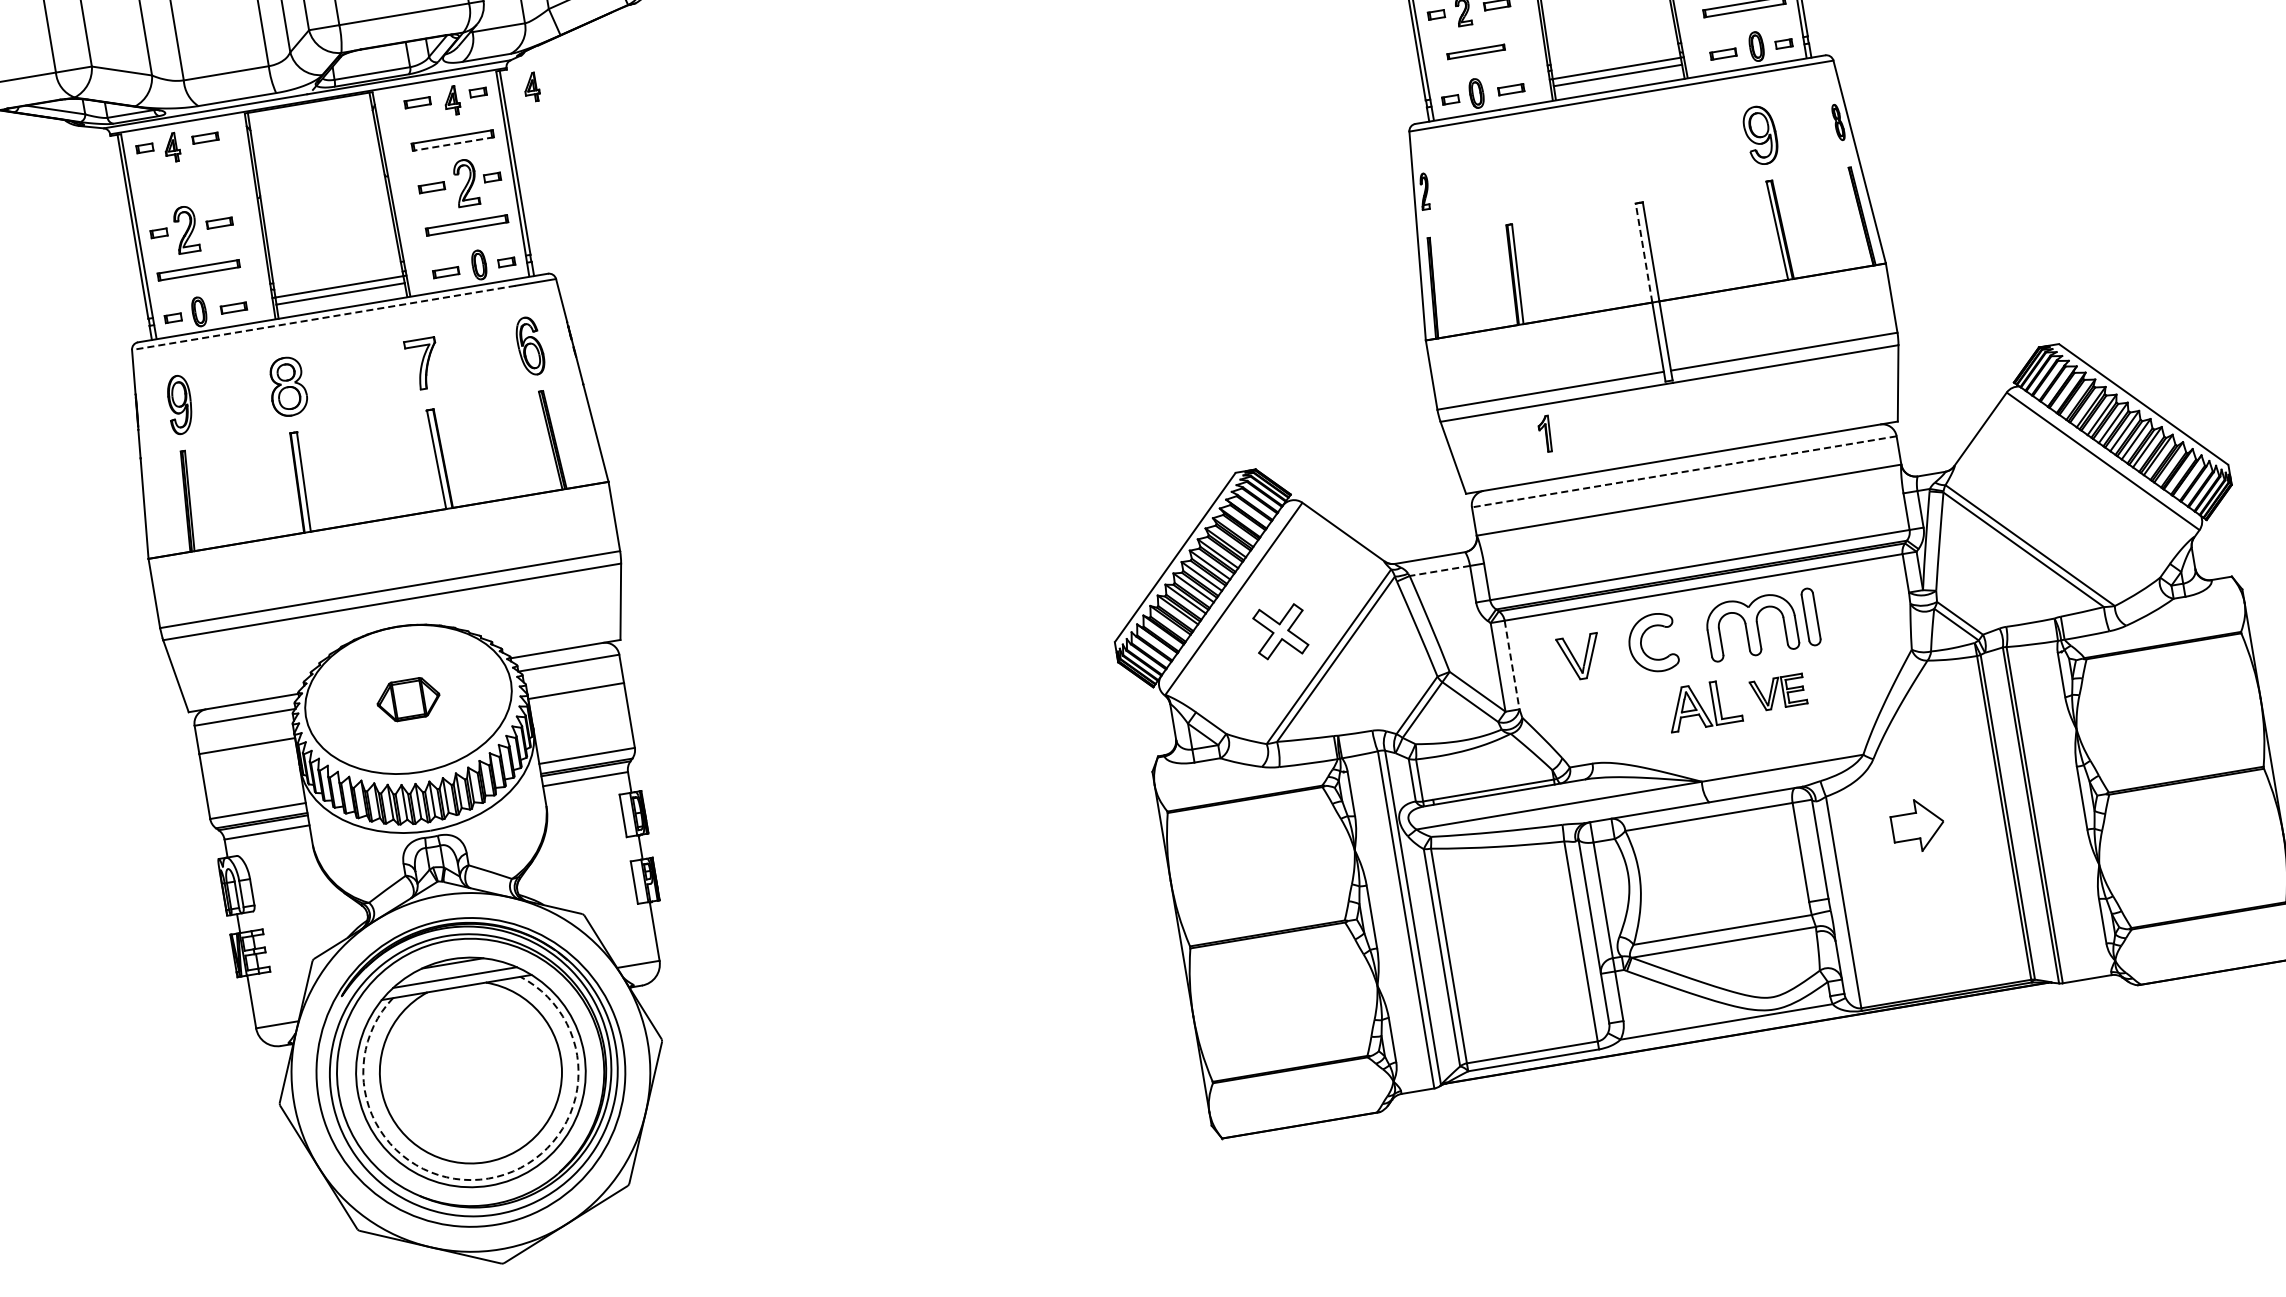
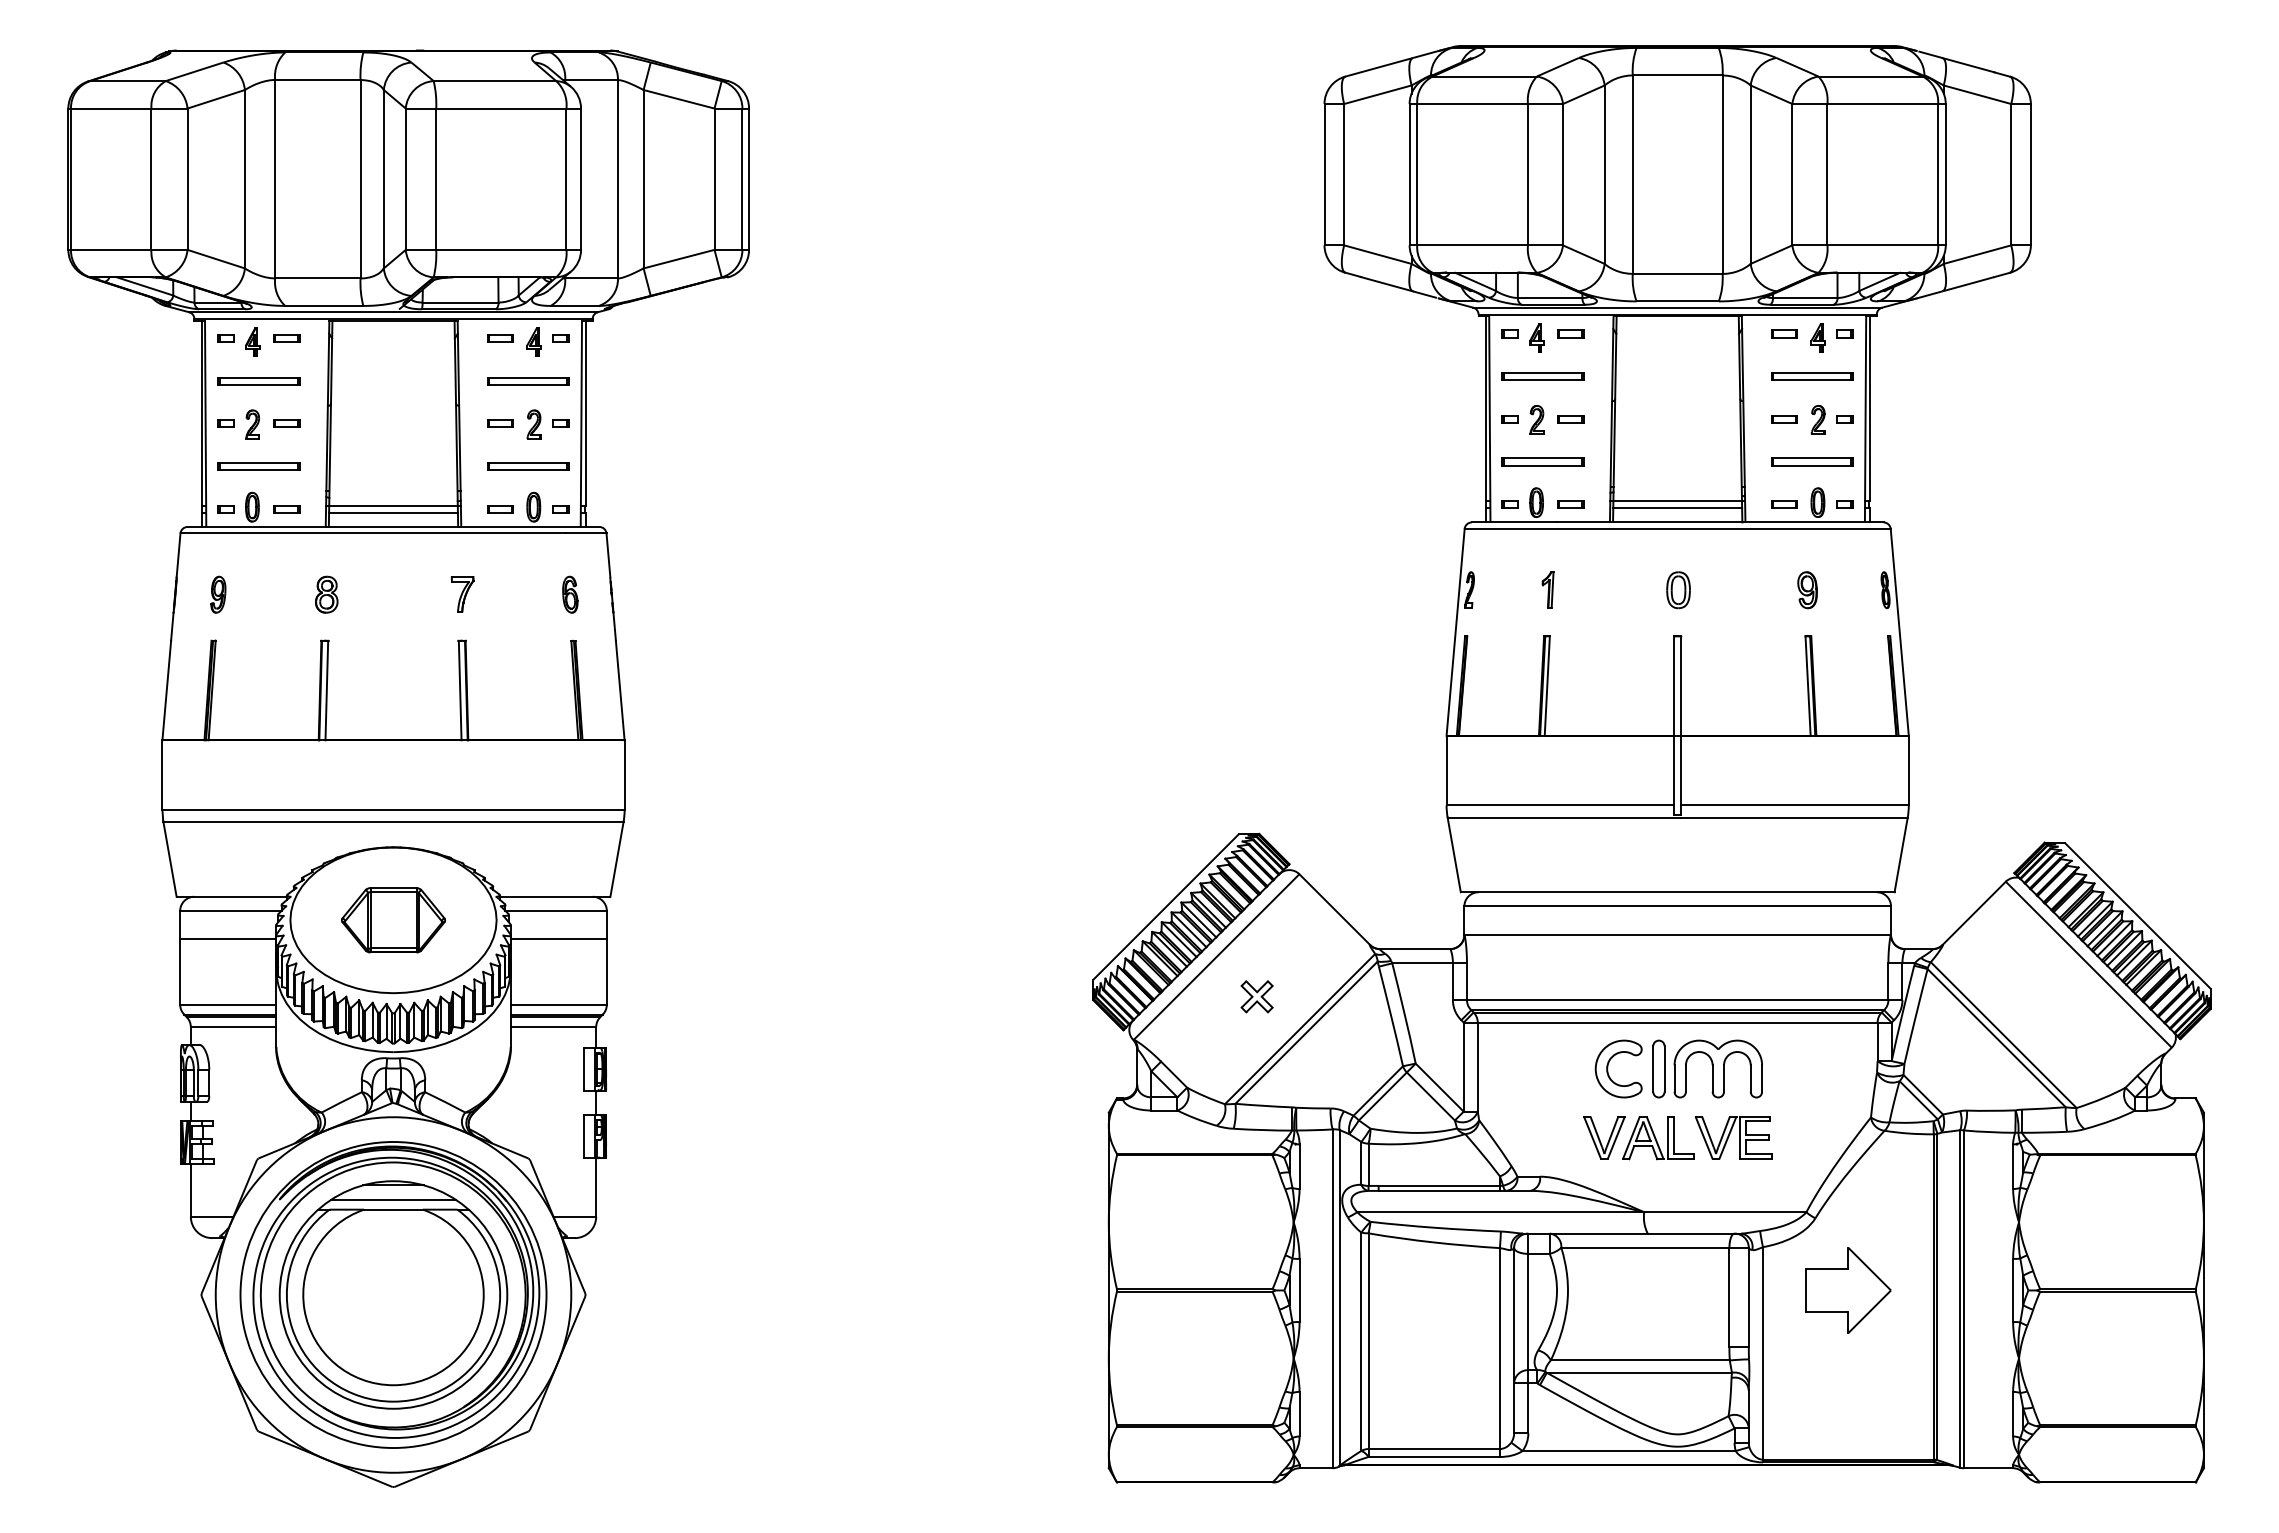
part: (1475, 51) -> (1542, 461), size x1.43
part: (531, 86) -> (613, 341), removed
part: (1760, 135) -> (1807, 590), size x0.62
line: (453, 143) -> (528, 384), dashed -> solid
part: (1632, 157) -> (1678, 590), added
part: (465, 182) -> (533, 424), size x0.62
part: (184, 185) -> (258, 381), added
part: (185, 229) -> (252, 424), size x0.62
line: (1644, 253) -> (1674, 686), dashed -> solid
line: (324, 317) -> (373, 533), dashed -> solid
part: (530, 345) -> (570, 594), size x0.62
part: (422, 363) -> (462, 594), size x0.71
part: (287, 386) -> (326, 594), size x0.62
part: (180, 404) -> (218, 594), size x0.62
part: (1544, 433) -> (1547, 589), moved
line: (1684, 471) -> (1677, 906), dashed -> solid
line: (1439, 571) -> (1422, 963), dashed -> solid
part: (1810, 616) -> (1658, 1068), moved
part: (1280, 631) -> (1256, 996), size x0.62
part: (1580, 657) -> (1604, 1137), moved
line: (1511, 665) -> (1477, 1067), dashed -> solid
part: (1778, 692) -> (1733, 1137), size x1.43
part: (408, 699) -> (393, 920), size x1.67
part: (1918, 825) -> (1848, 1290), size x1.67
arc: (488, 1178) -> (393, 1401), dashed -> solid

